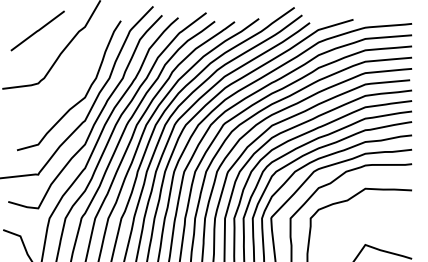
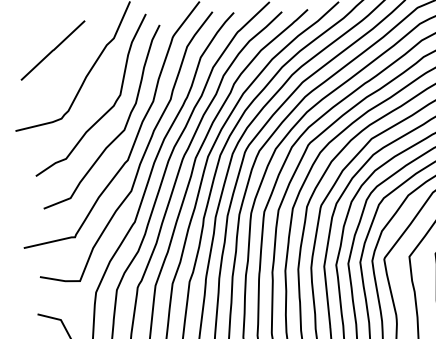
curve: (71, 82) -> (104, 112), added

